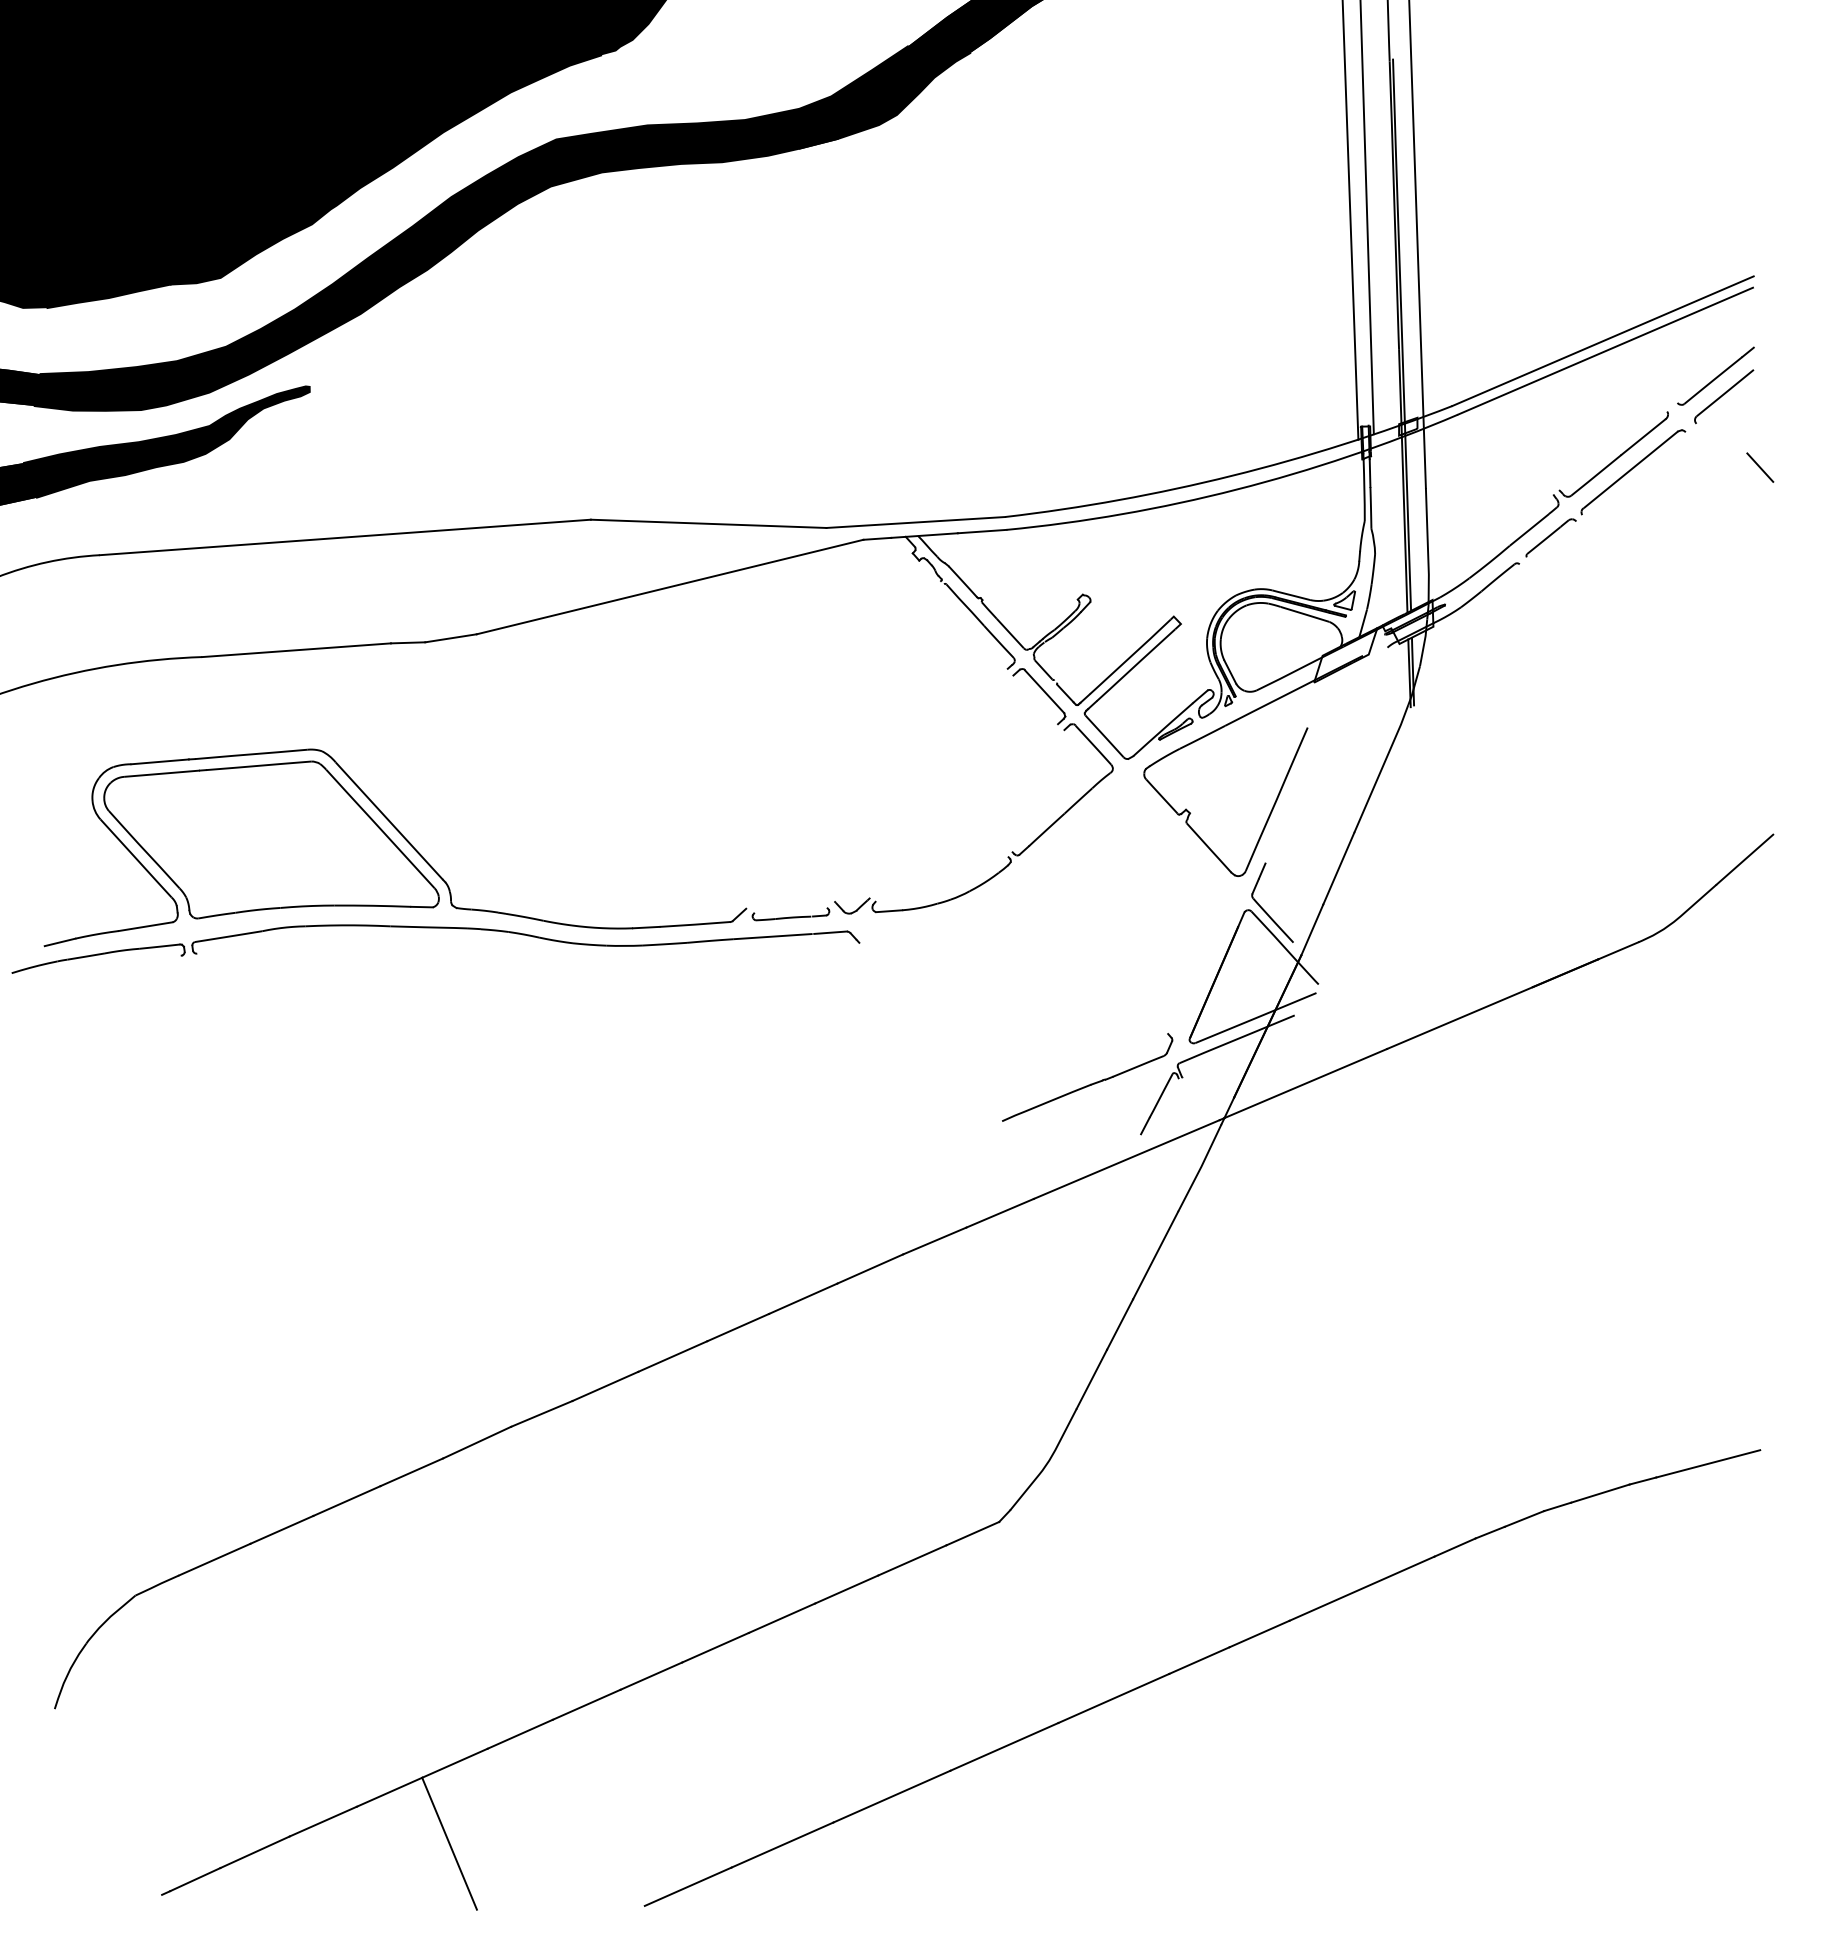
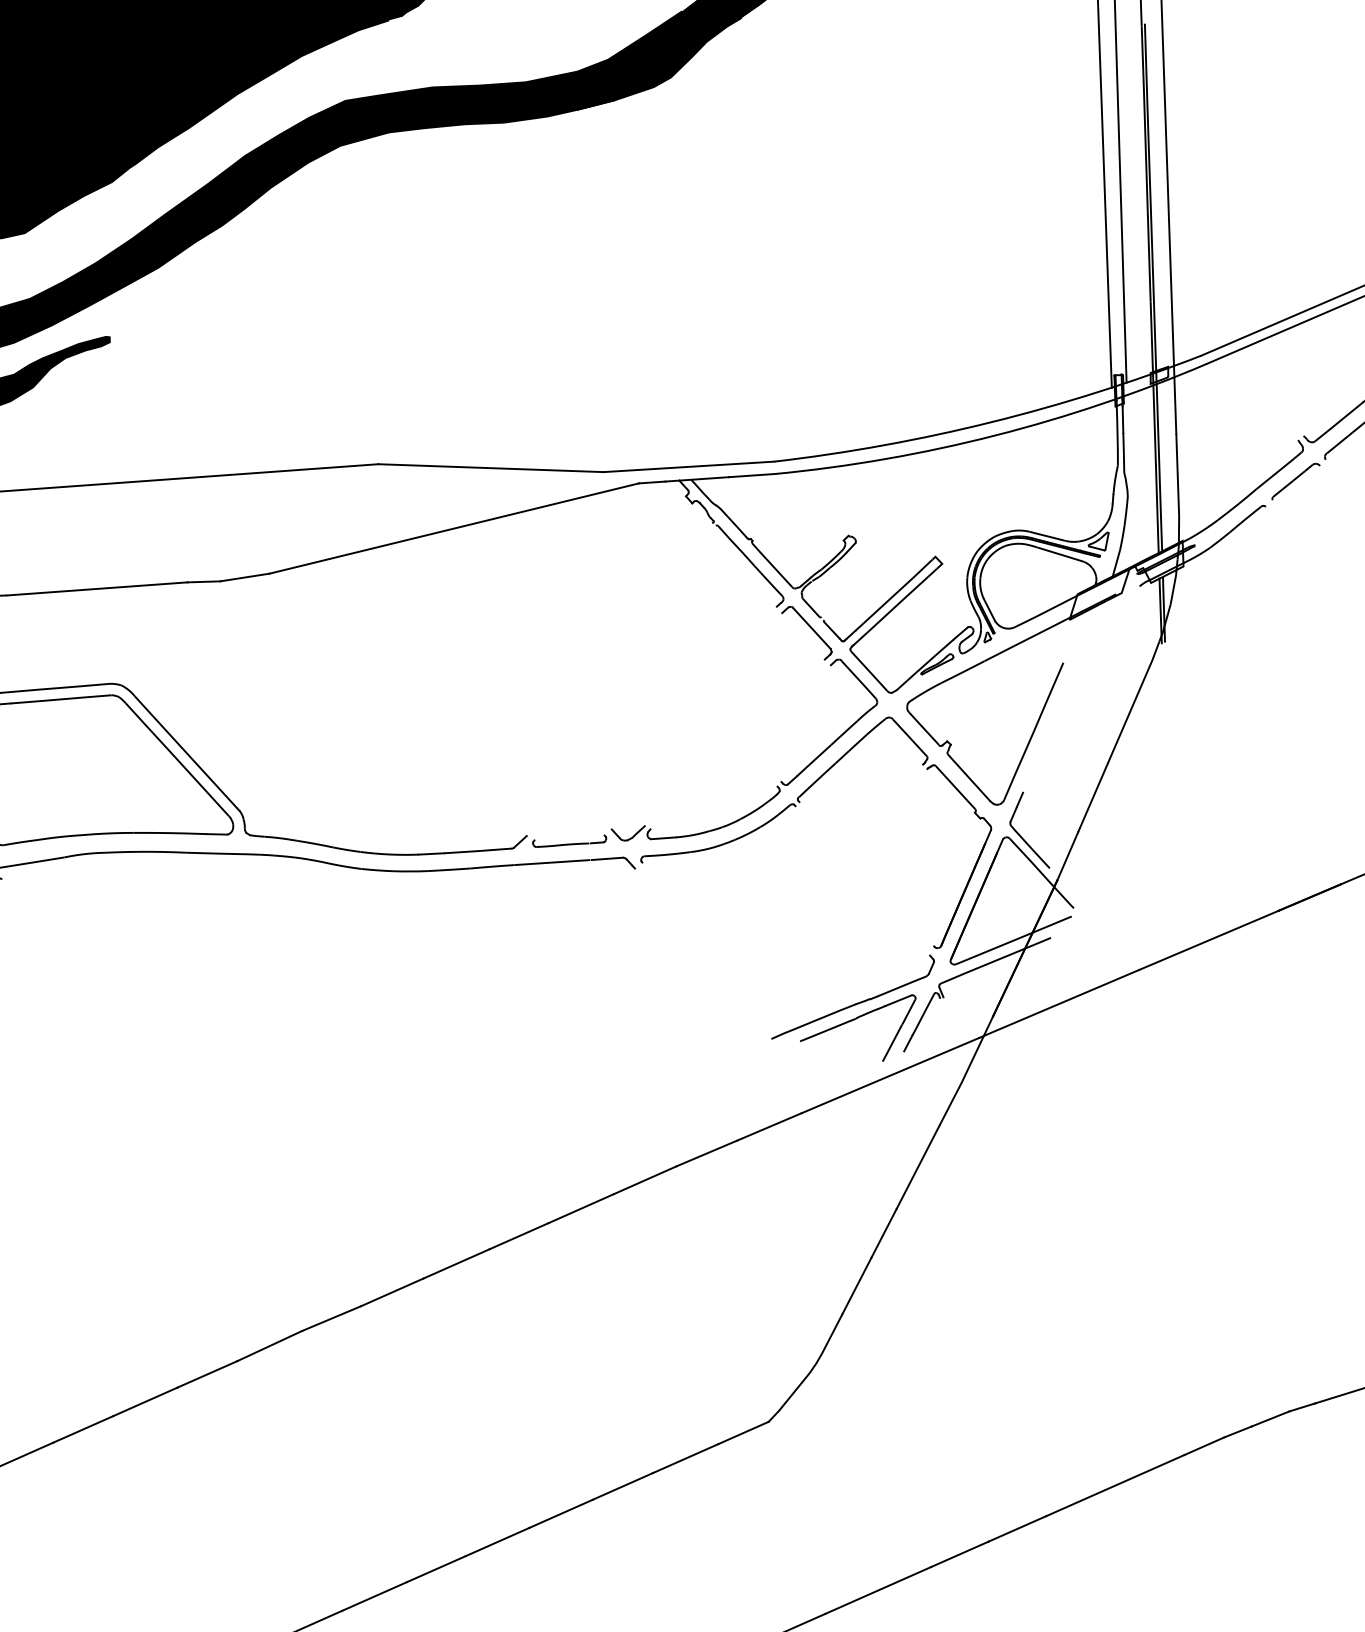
part: (1027, 878) -> (795, 807), added
part: (1090, 1101) -> (855, 1020), added

